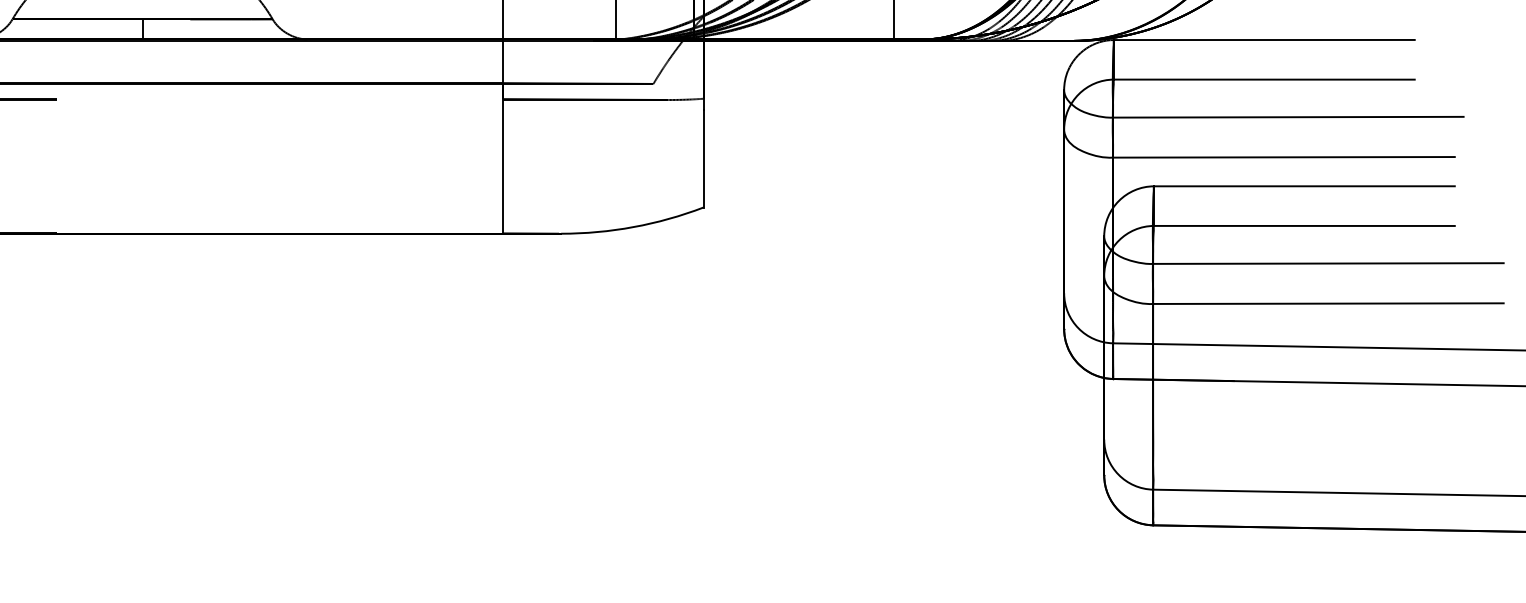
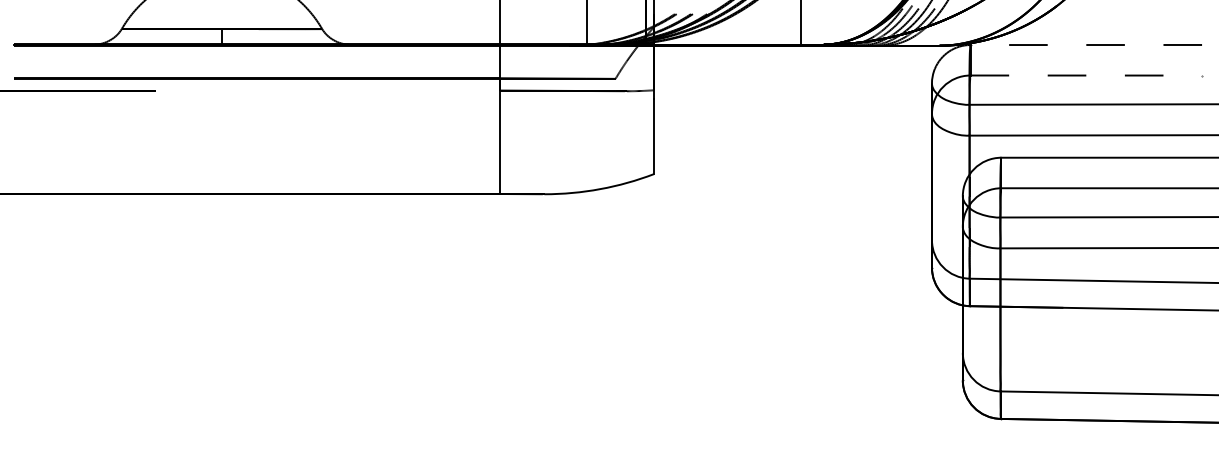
line: (1264, 40) -> (1086, 45), solid -> dashed
line: (1264, 79) -> (1086, 75), solid -> dashed

